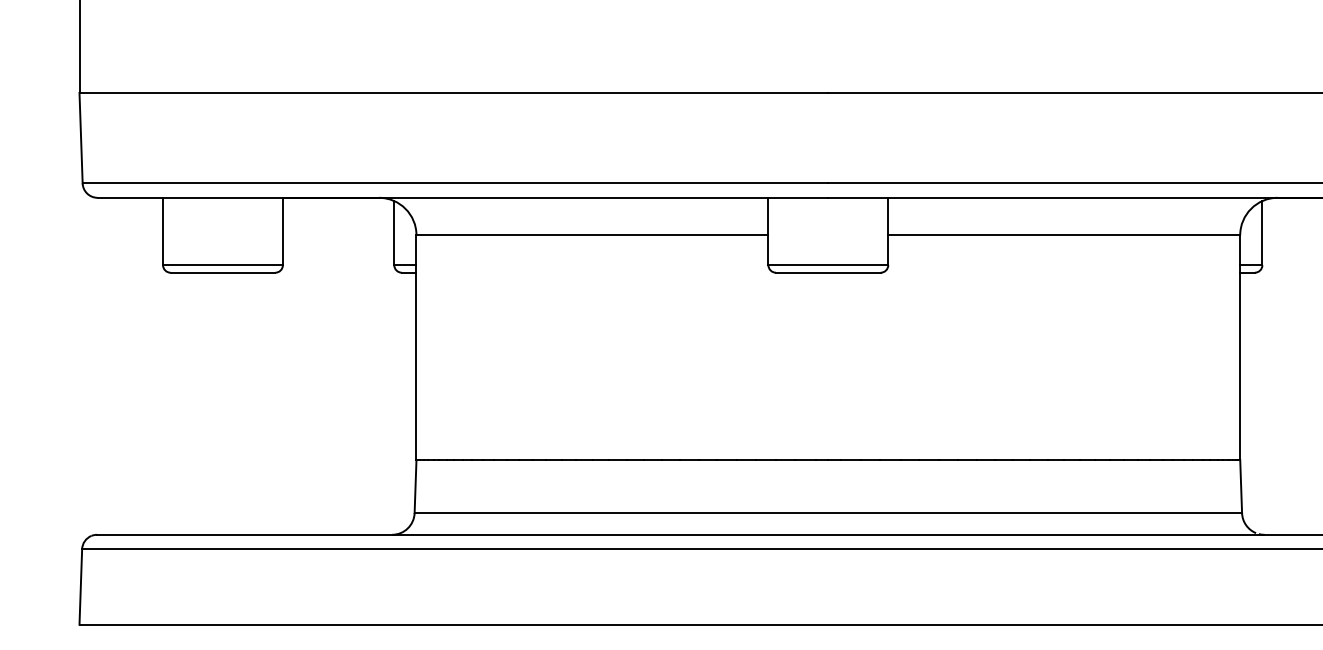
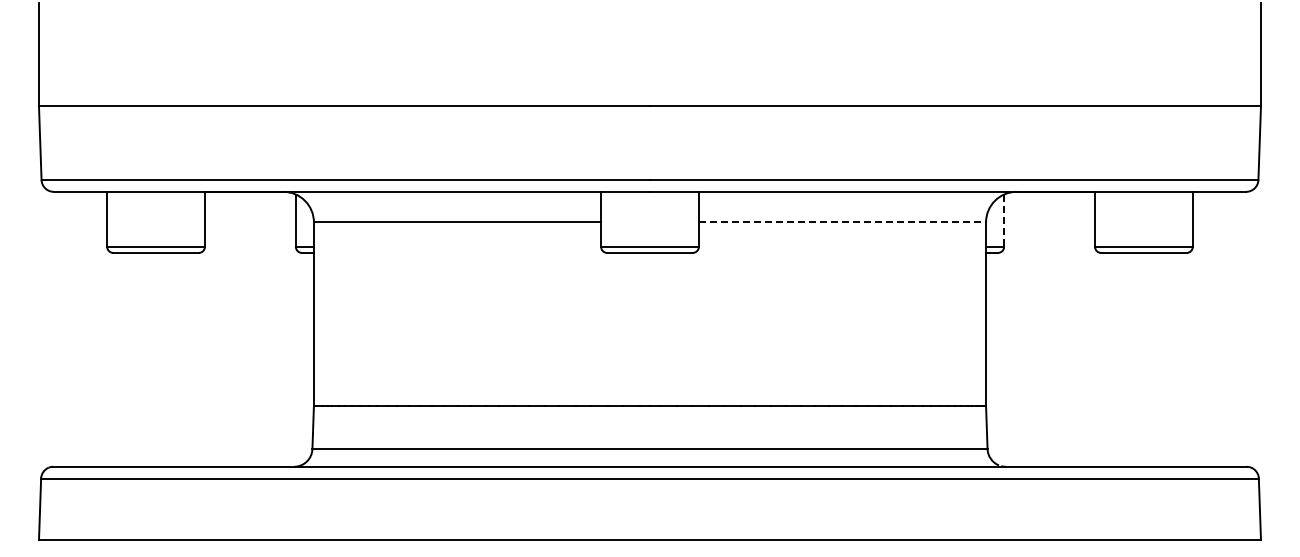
line: (1262, 234) -> (1004, 221), solid -> dashed
line: (1064, 235) -> (842, 222), solid -> dashed

